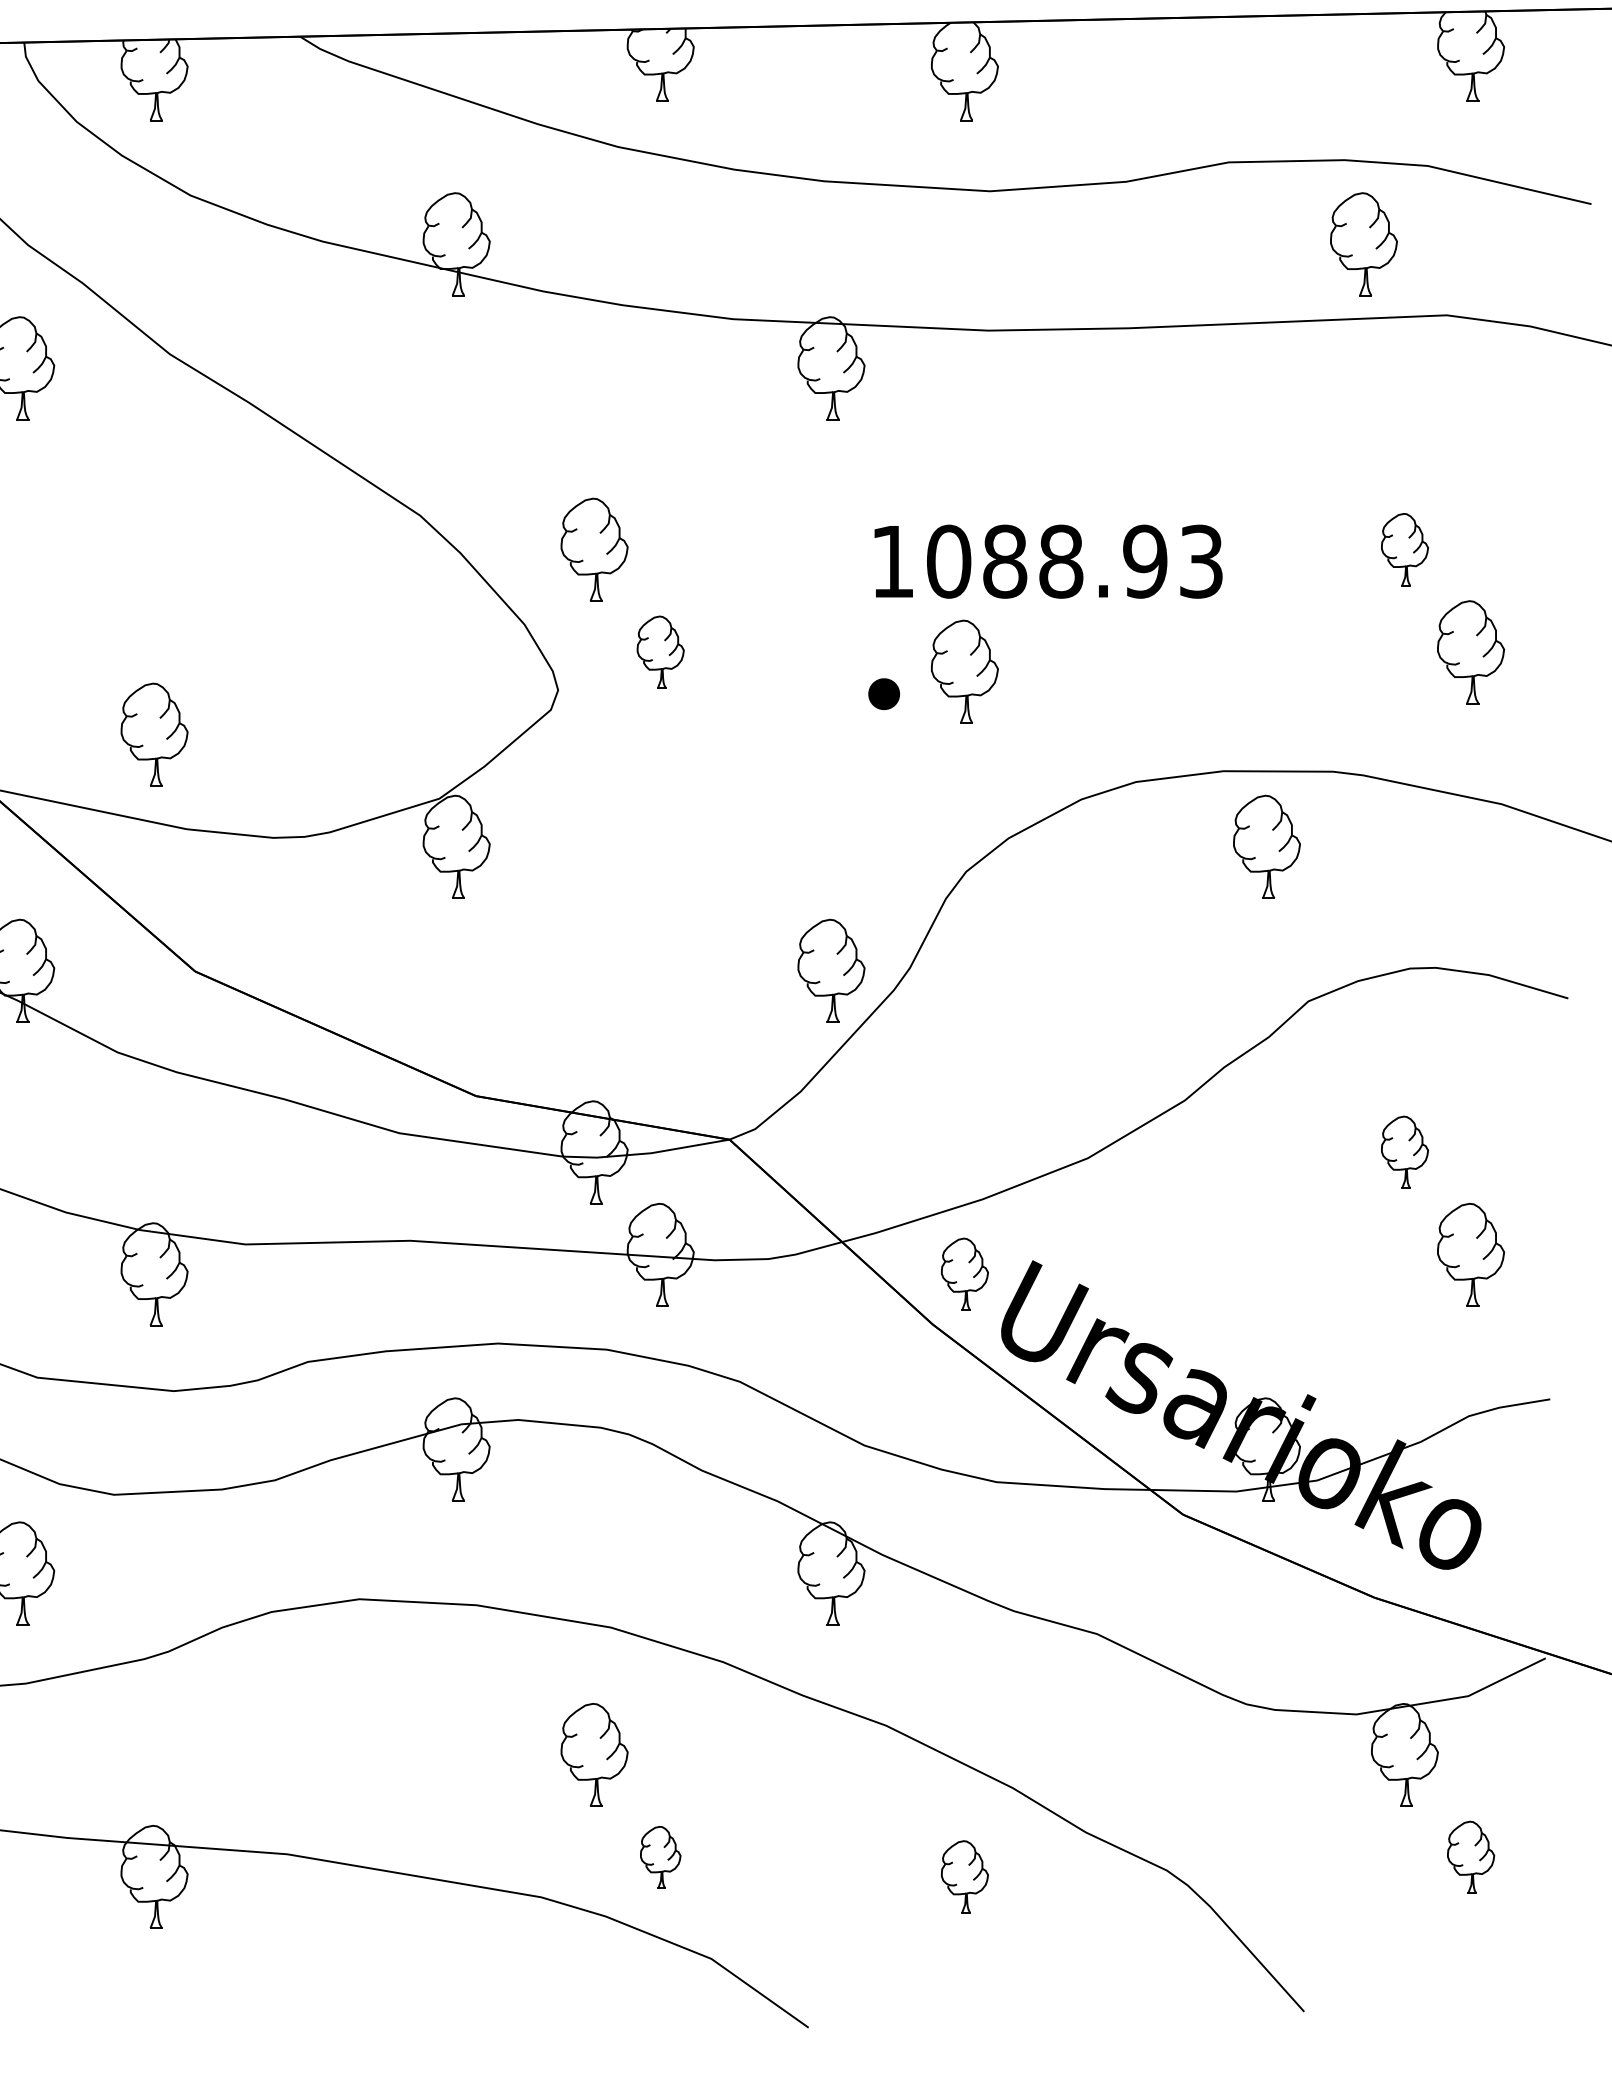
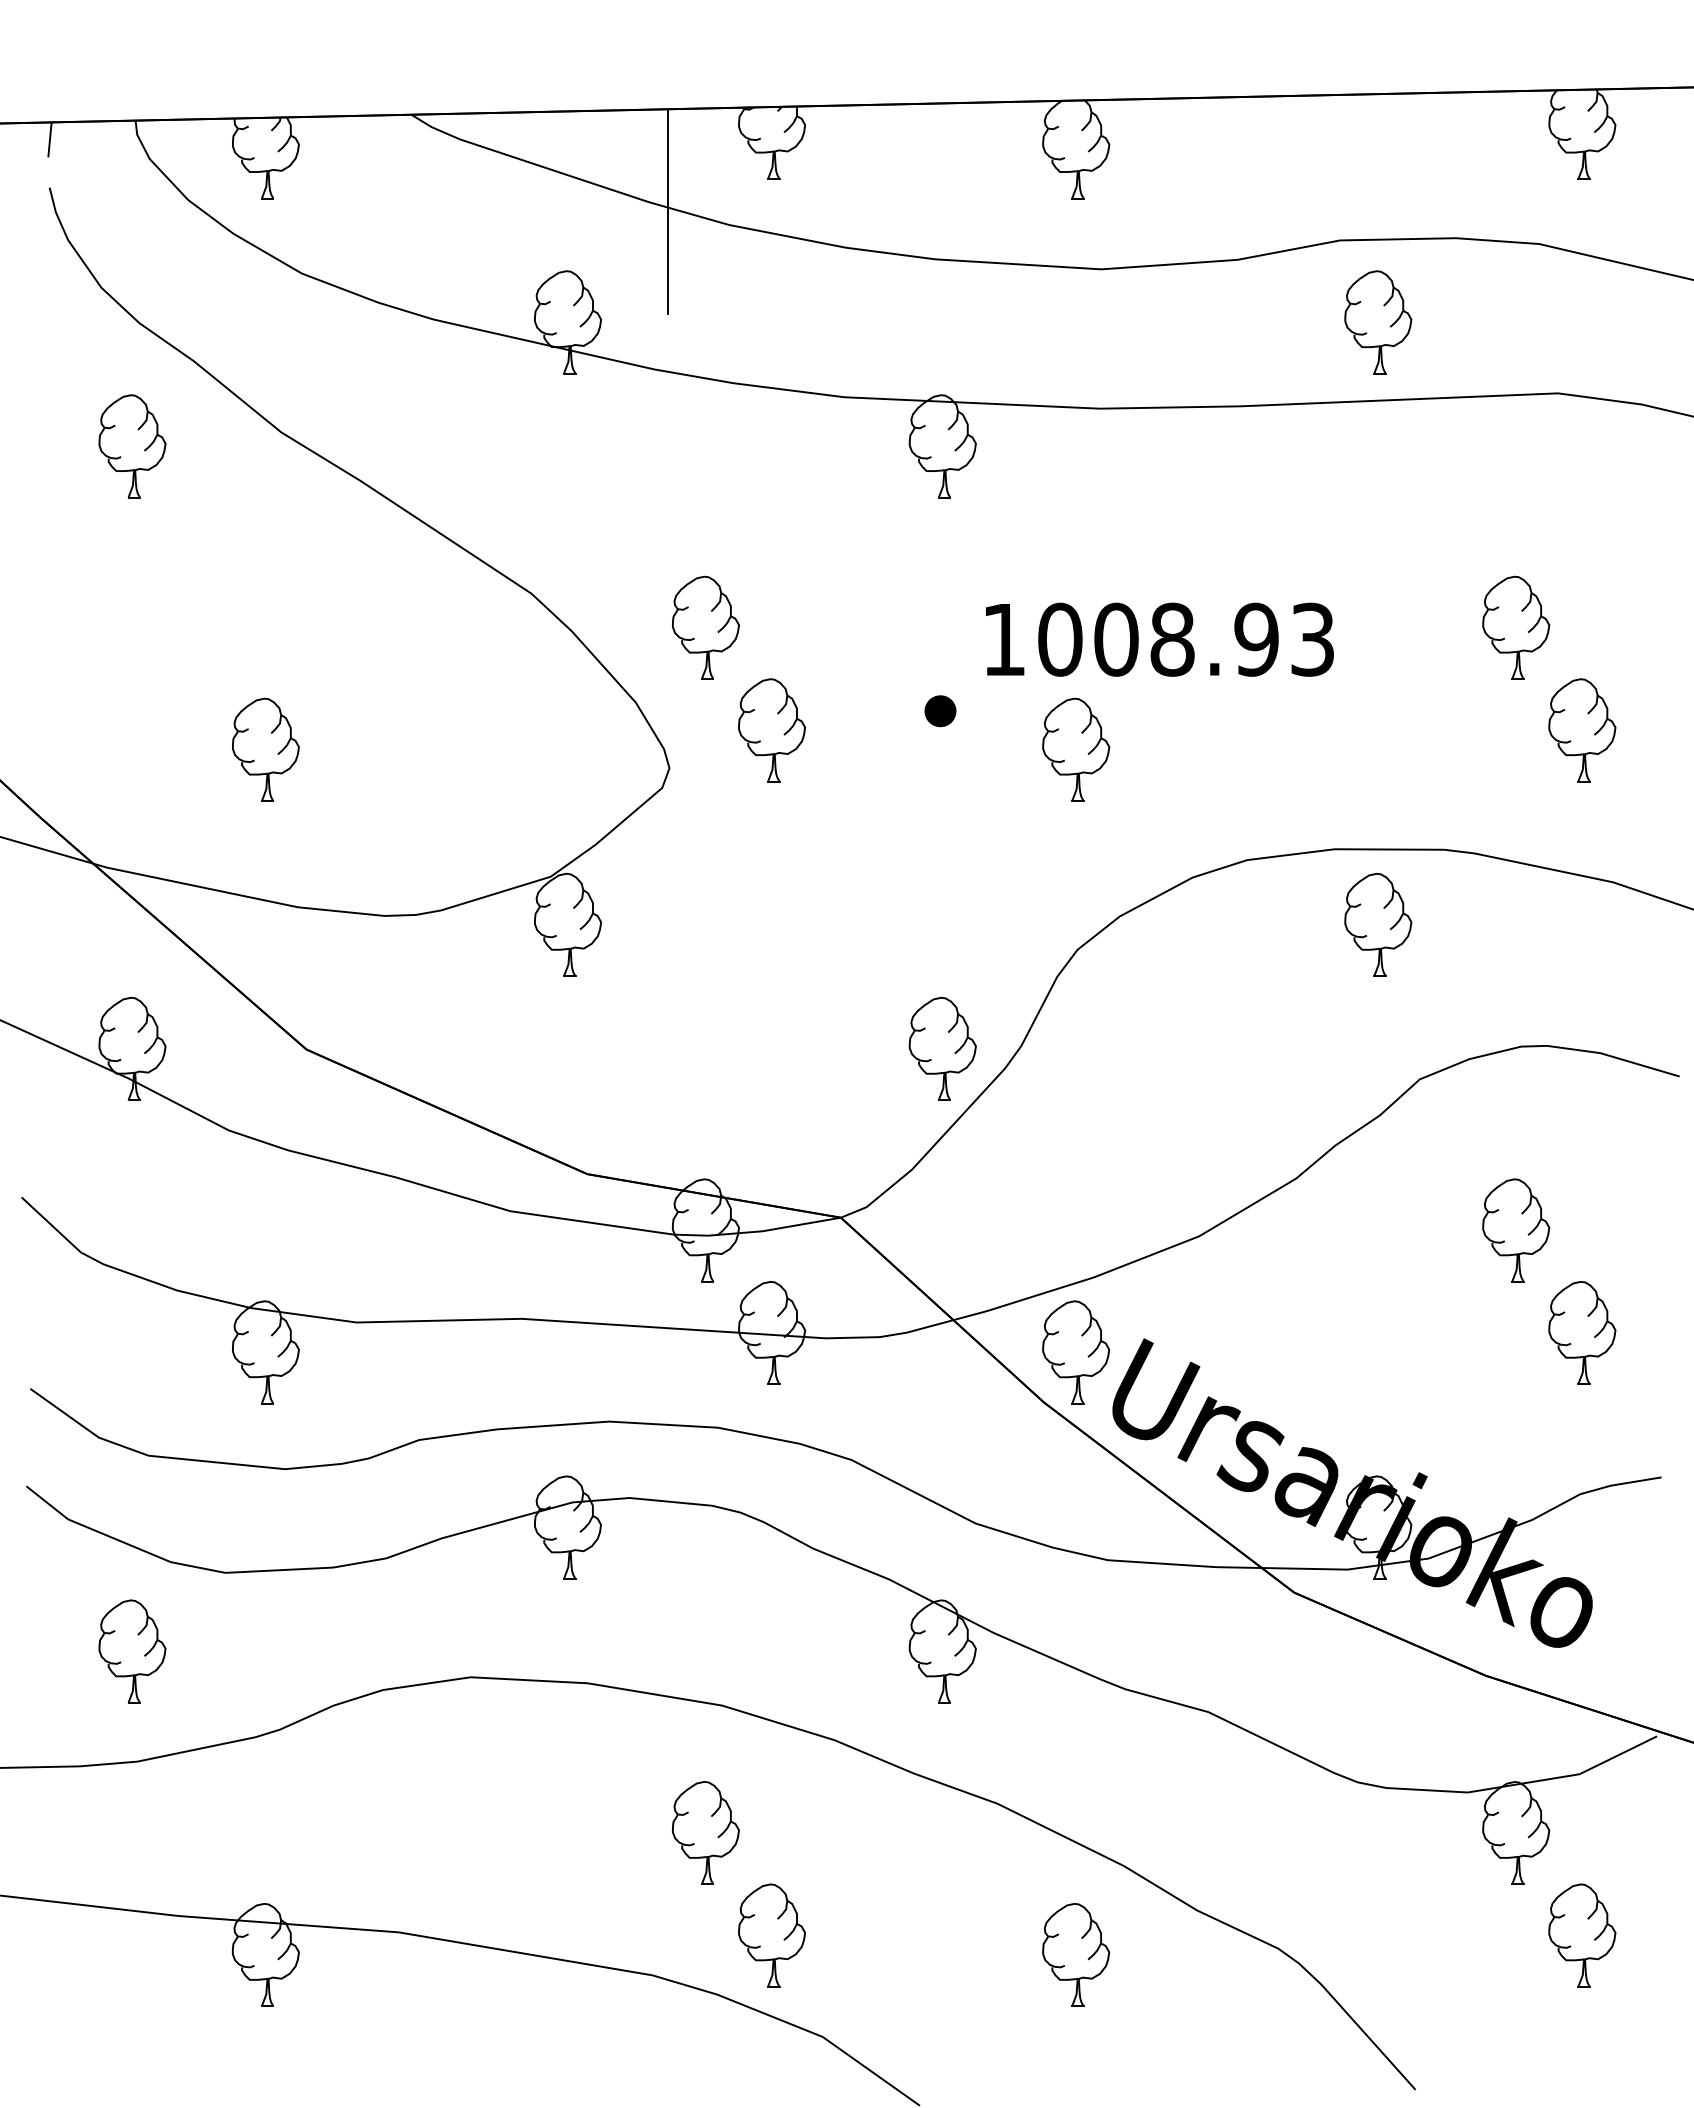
line: (556, 133) -> (667, 211), added
part: (1364, 244) -> (1378, 322), moved
part: (1405, 549) -> (1516, 627), size x1.43
text: (1005, 561) -> (1116, 639), 1088.93 -> 1008.93
part: (660, 652) -> (771, 730), size x1.43
part: (884, 694) -> (940, 711), moved
part: (154, 734) -> (265, 749), moved
part: (1405, 1152) -> (1516, 1230), size x1.43
part: (965, 1274) -> (1076, 1352), size x1.43
part: (660, 1857) -> (771, 1935), size x1.67
part: (1471, 1857) -> (1582, 1935), size x1.43
part: (965, 1876) -> (1076, 1954), size x1.43

